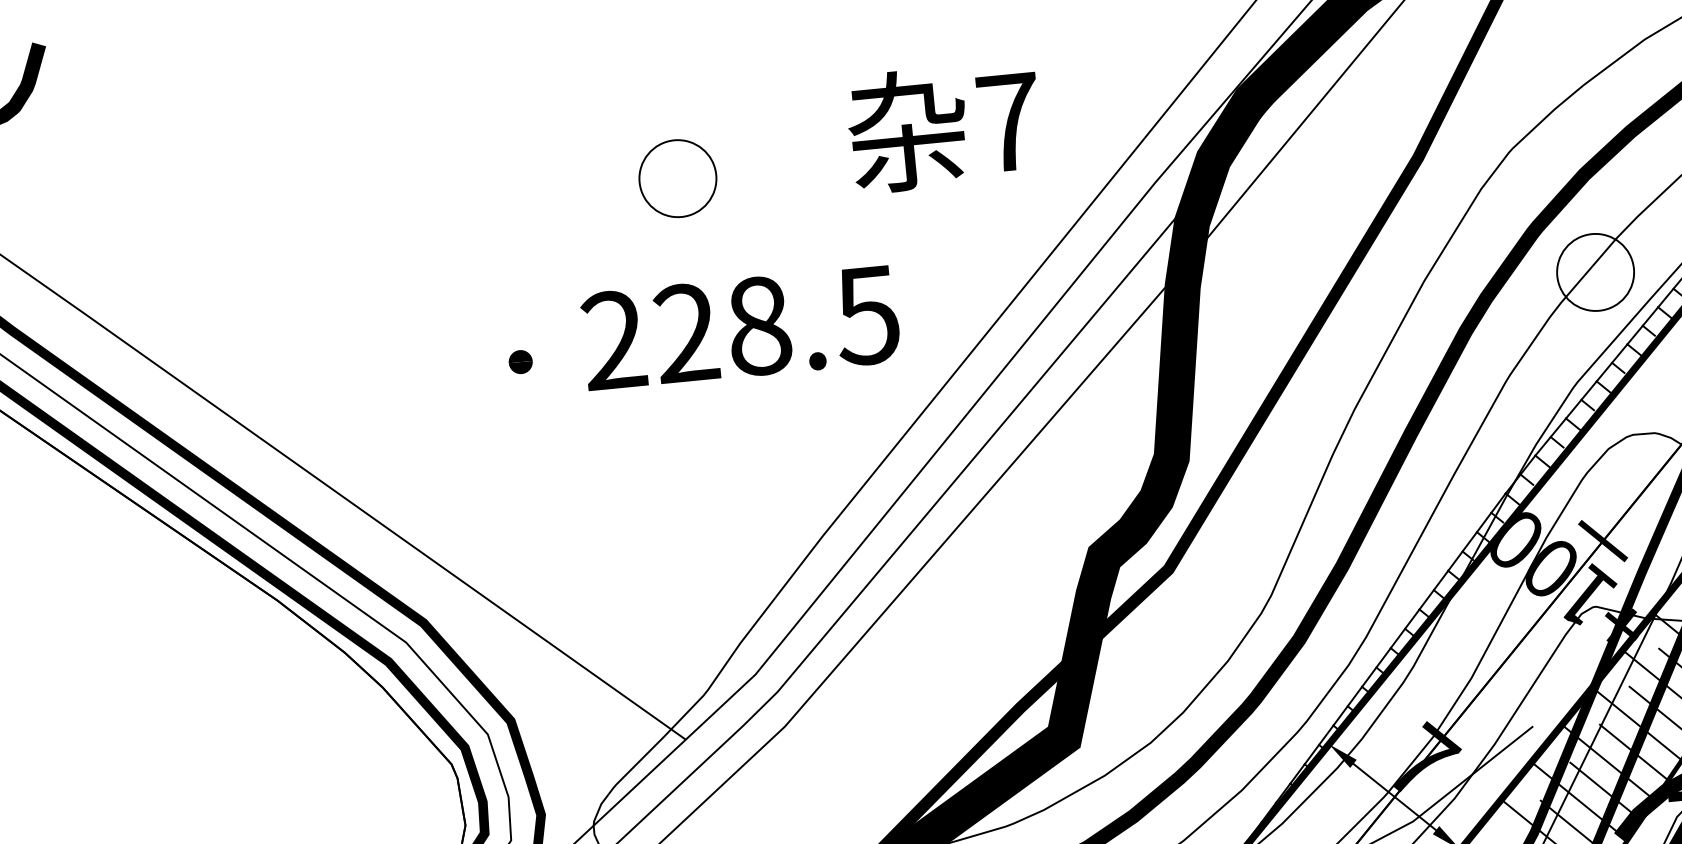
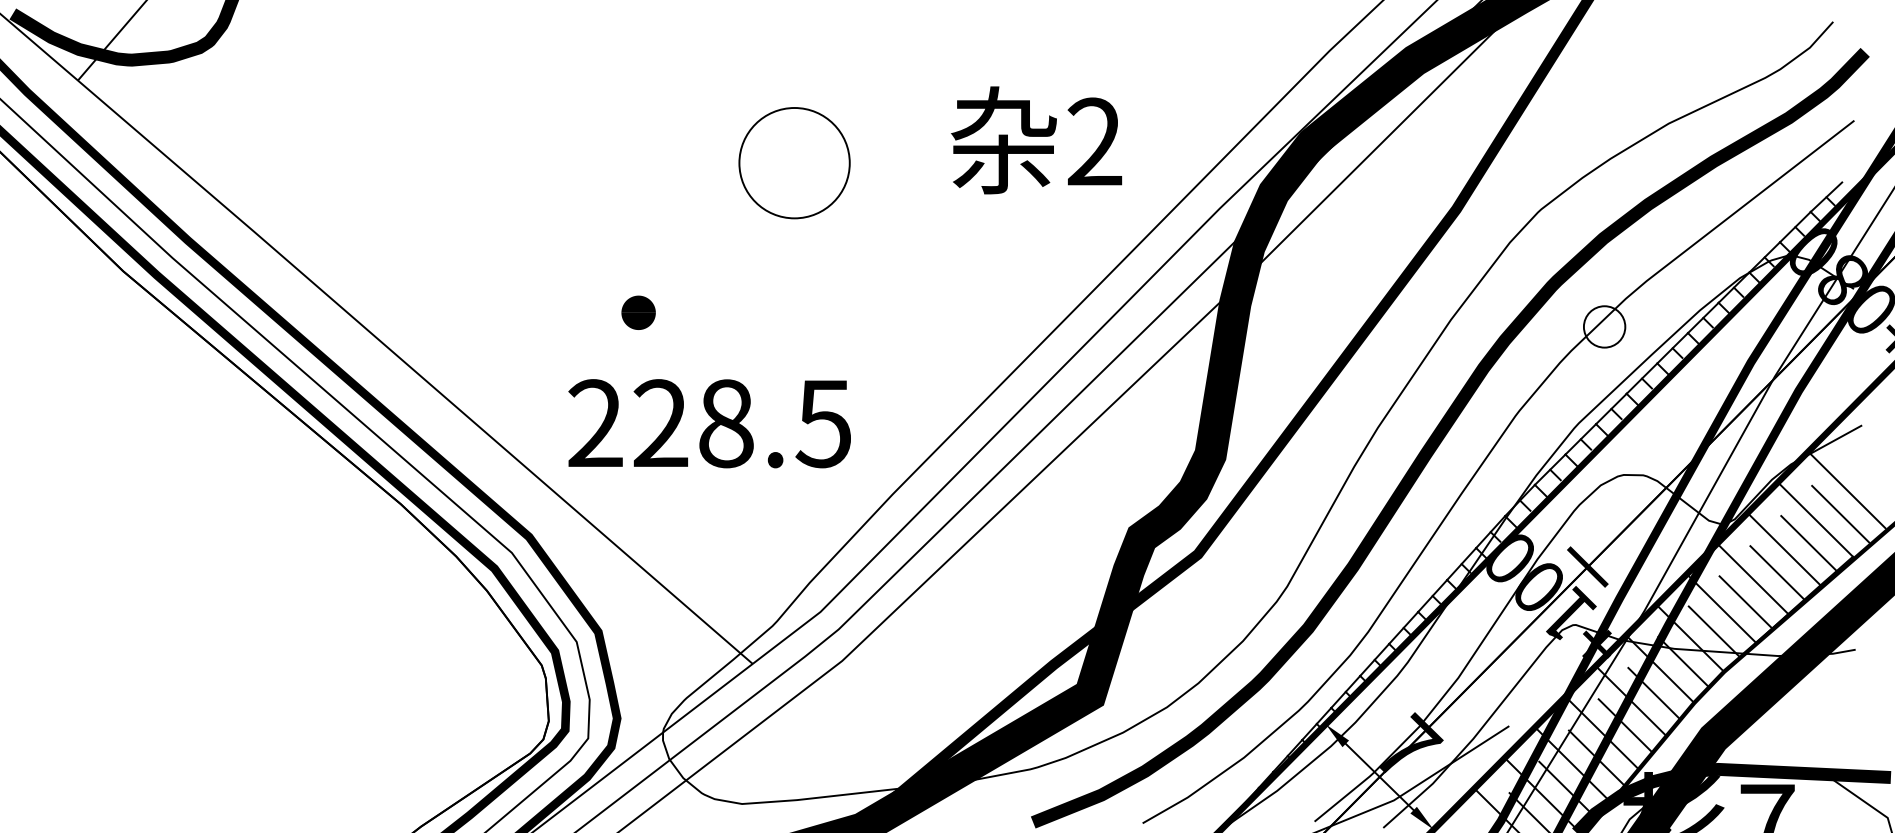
text: (1008, 121) -> (1094, 141), 7 -> 2
circle: (677, 178) -> (794, 162), size x1.6
circle: (1595, 271) -> (1604, 326), size x0.6
text: (740, 327) -> (709, 423), moved
part: (520, 361) -> (638, 312), size x1.6

